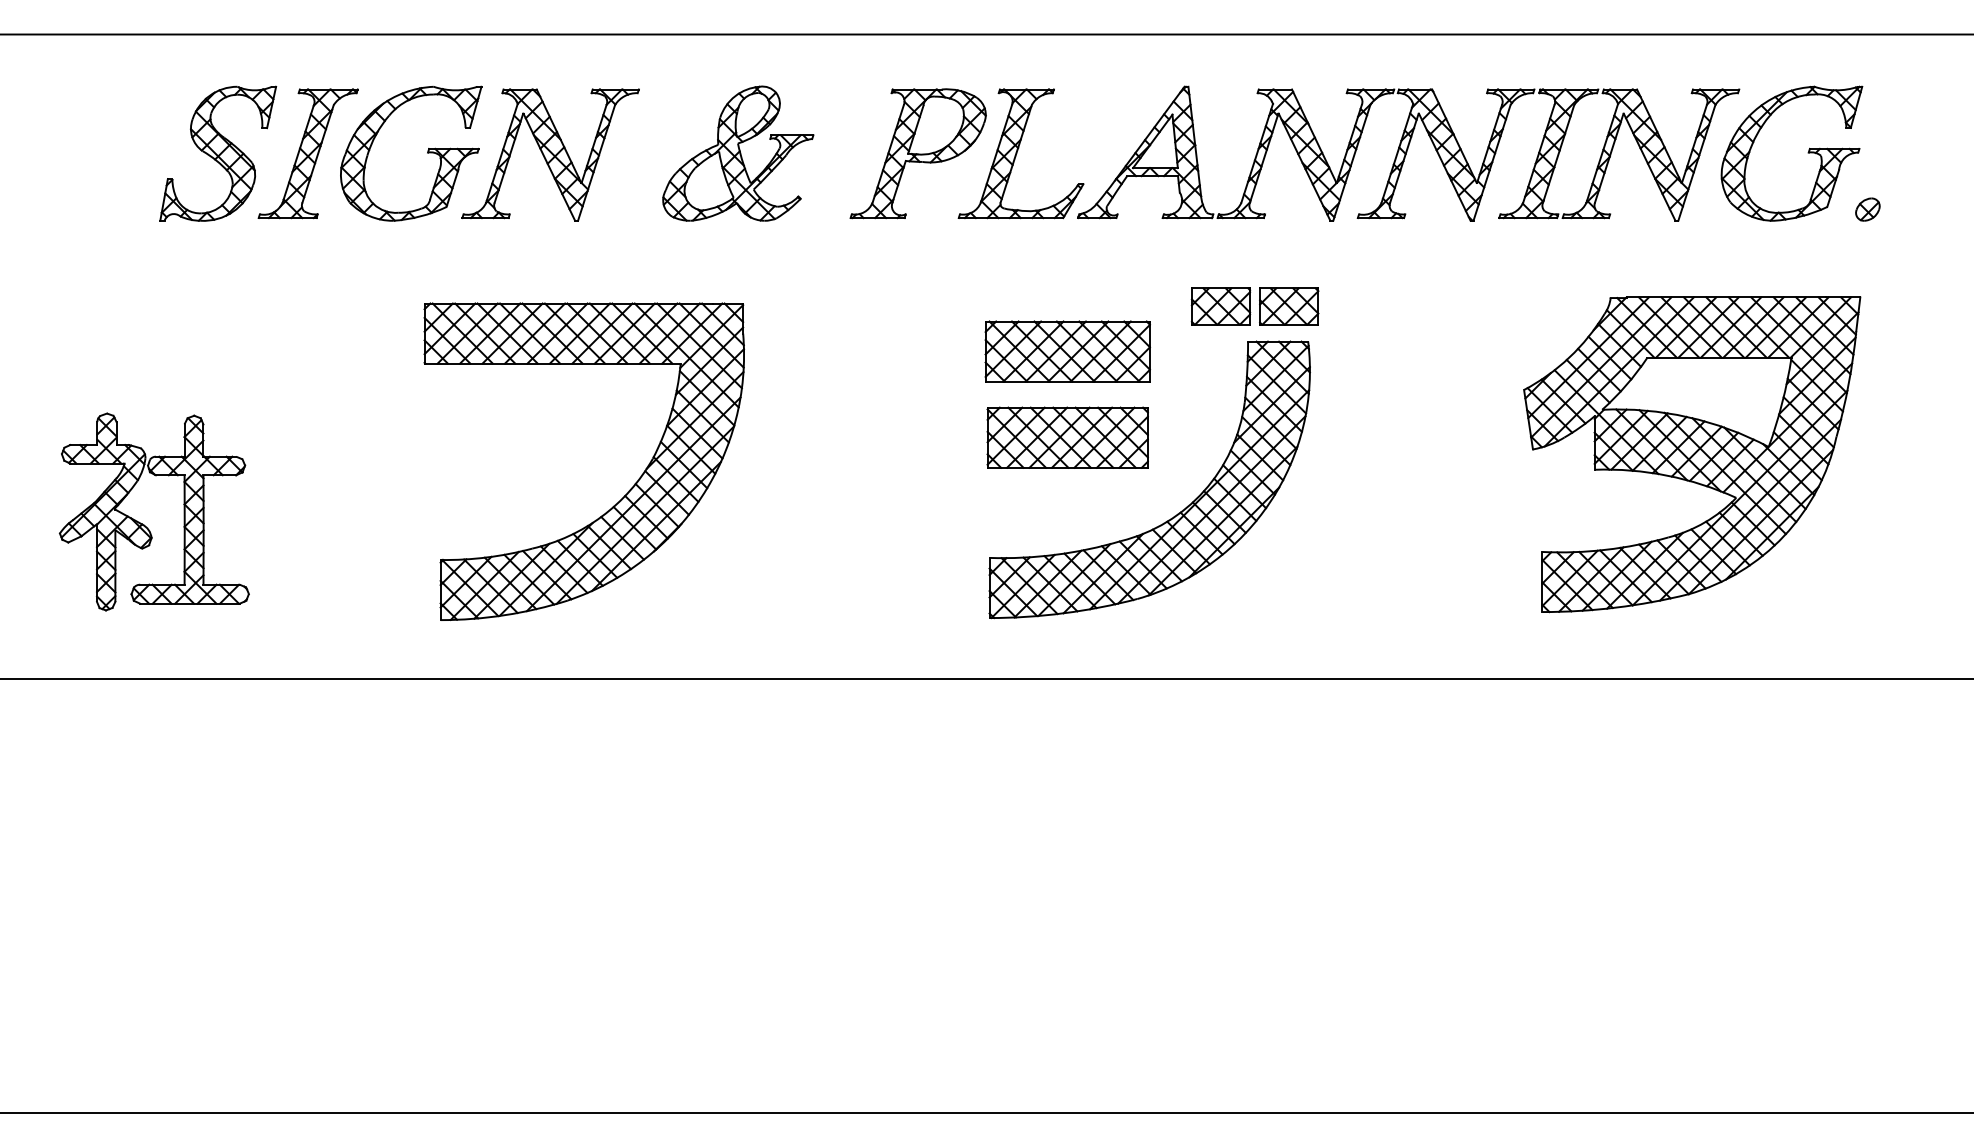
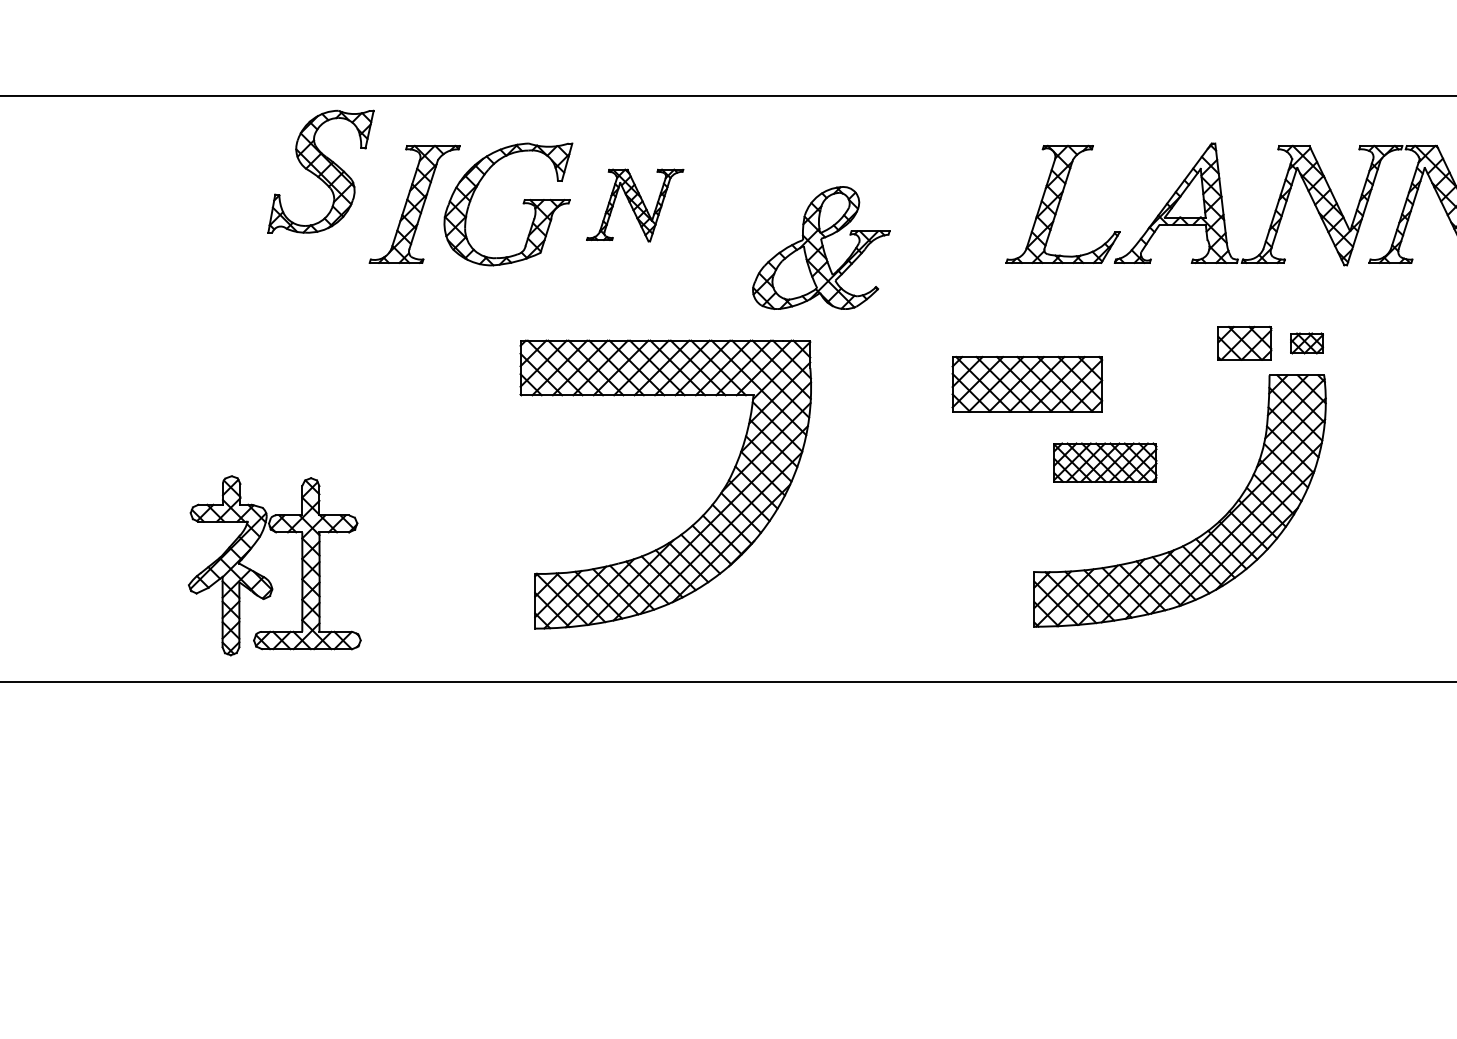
part: (218, 153) -> (321, 171), moved
part: (738, 153) -> (821, 247), moved
part: (917, 153) -> (968, 204), removed
part: (550, 154) -> (635, 205), size x0.6
part: (1289, 306) -> (1307, 343), size x0.6
part: (1067, 351) -> (1027, 384), moved
part: (1067, 437) -> (1105, 462), size x0.7
part: (144, 524) -> (265, 577), moved

